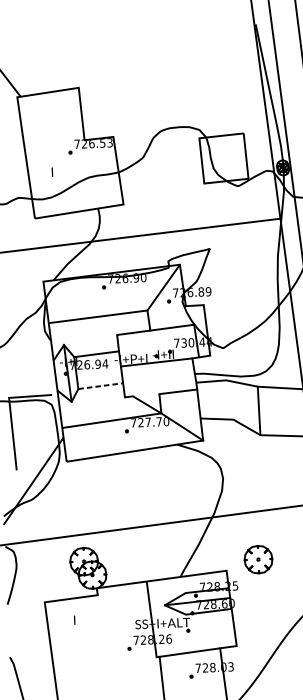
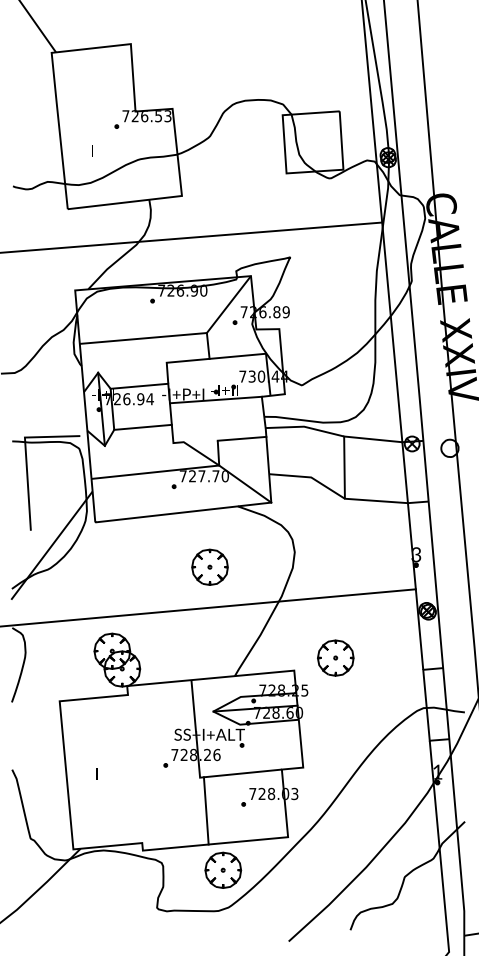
line: (101, 386) -> (143, 427), dashed -> solid
part: (157, 492) -> (209, 566), added
text: (74, 619) -> (96, 773), moved

